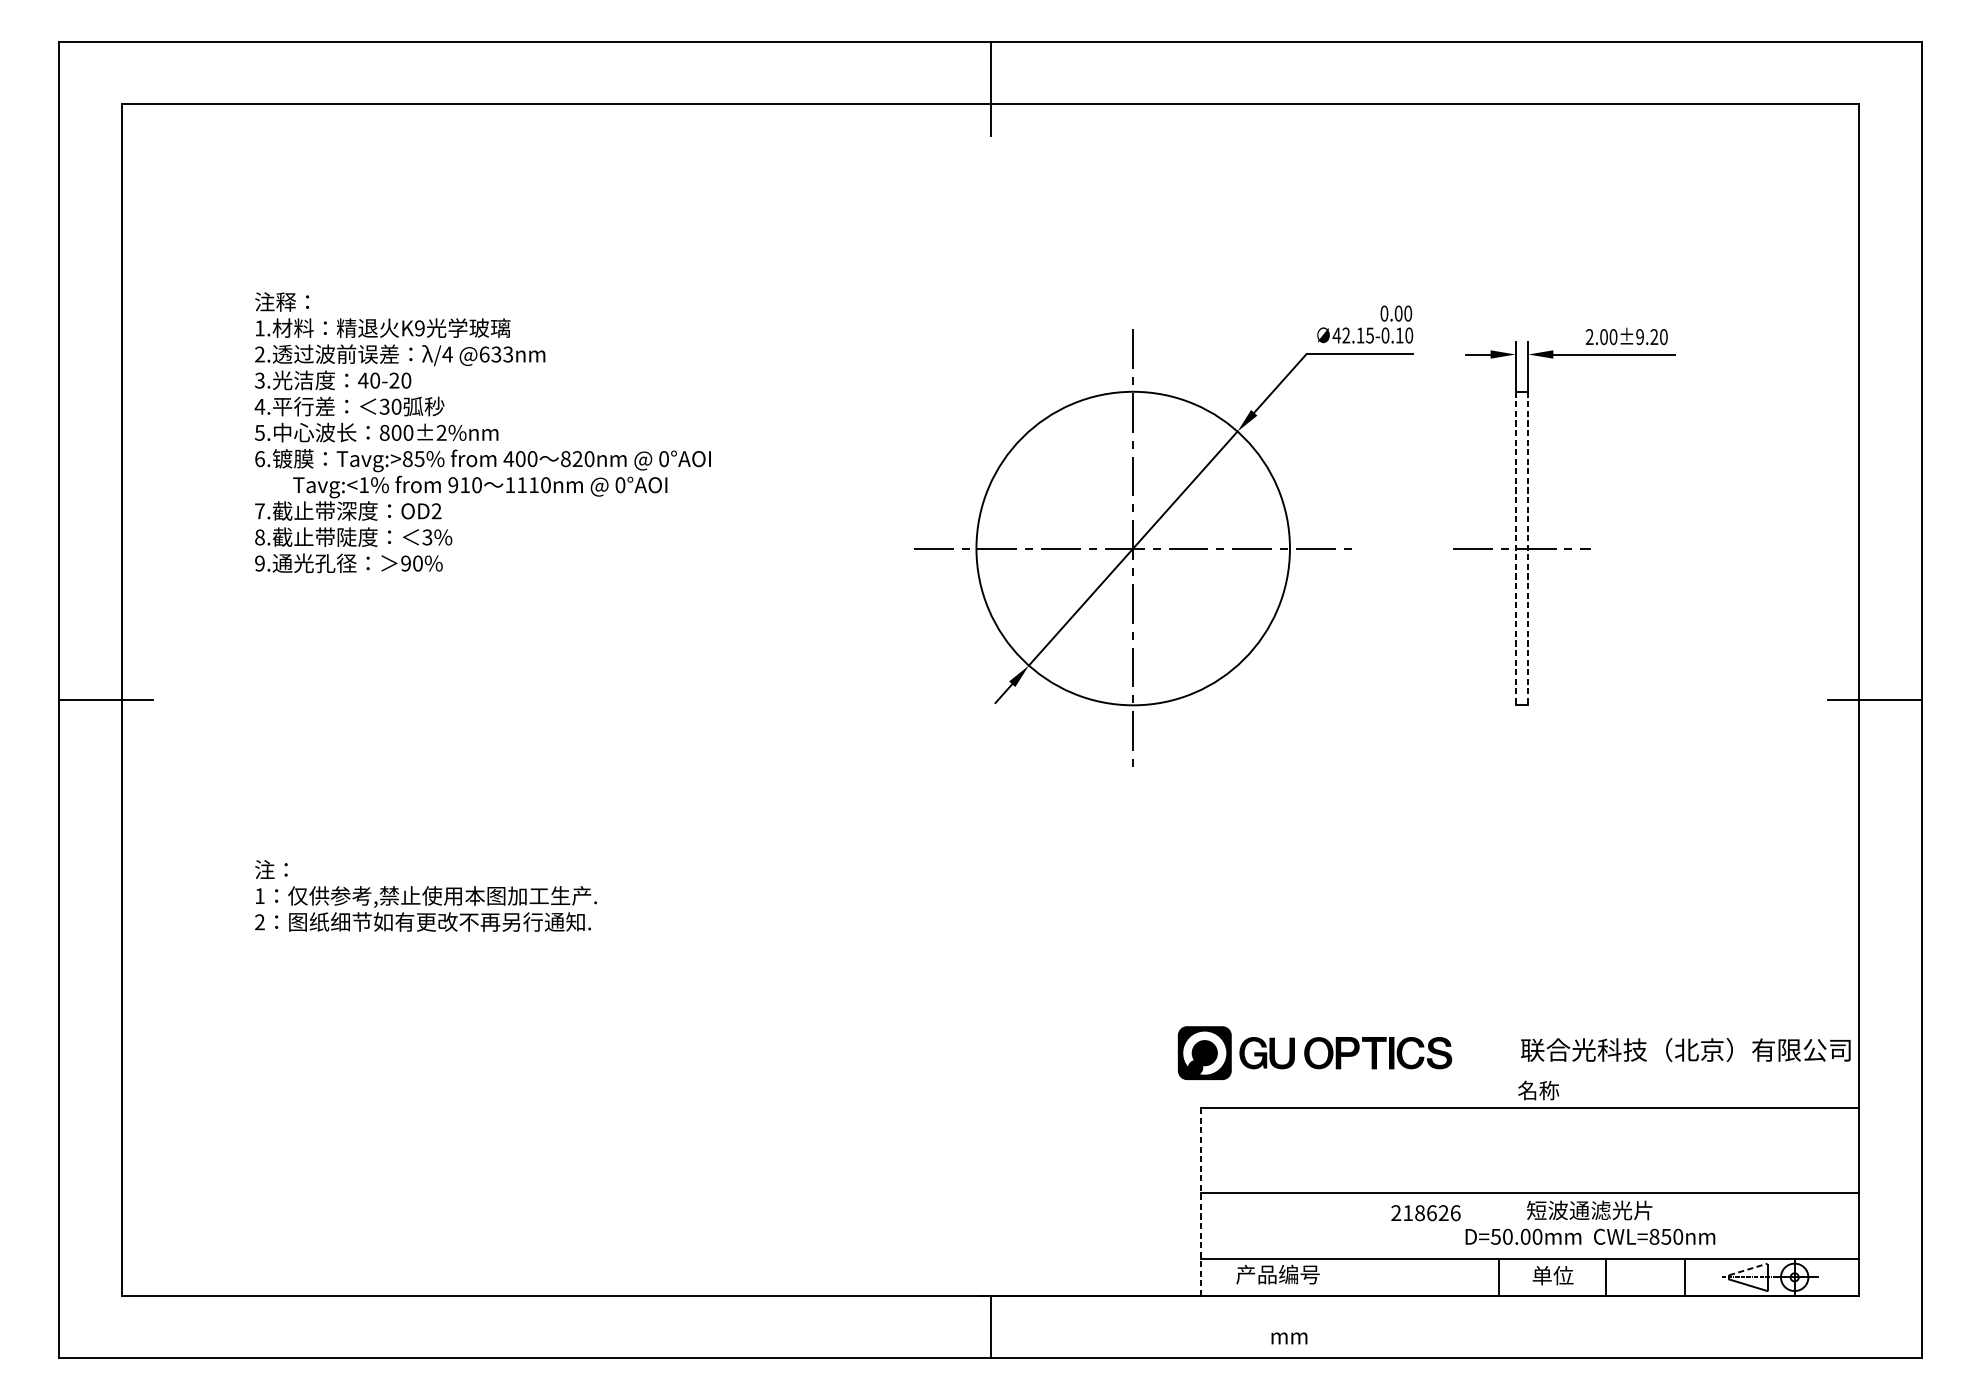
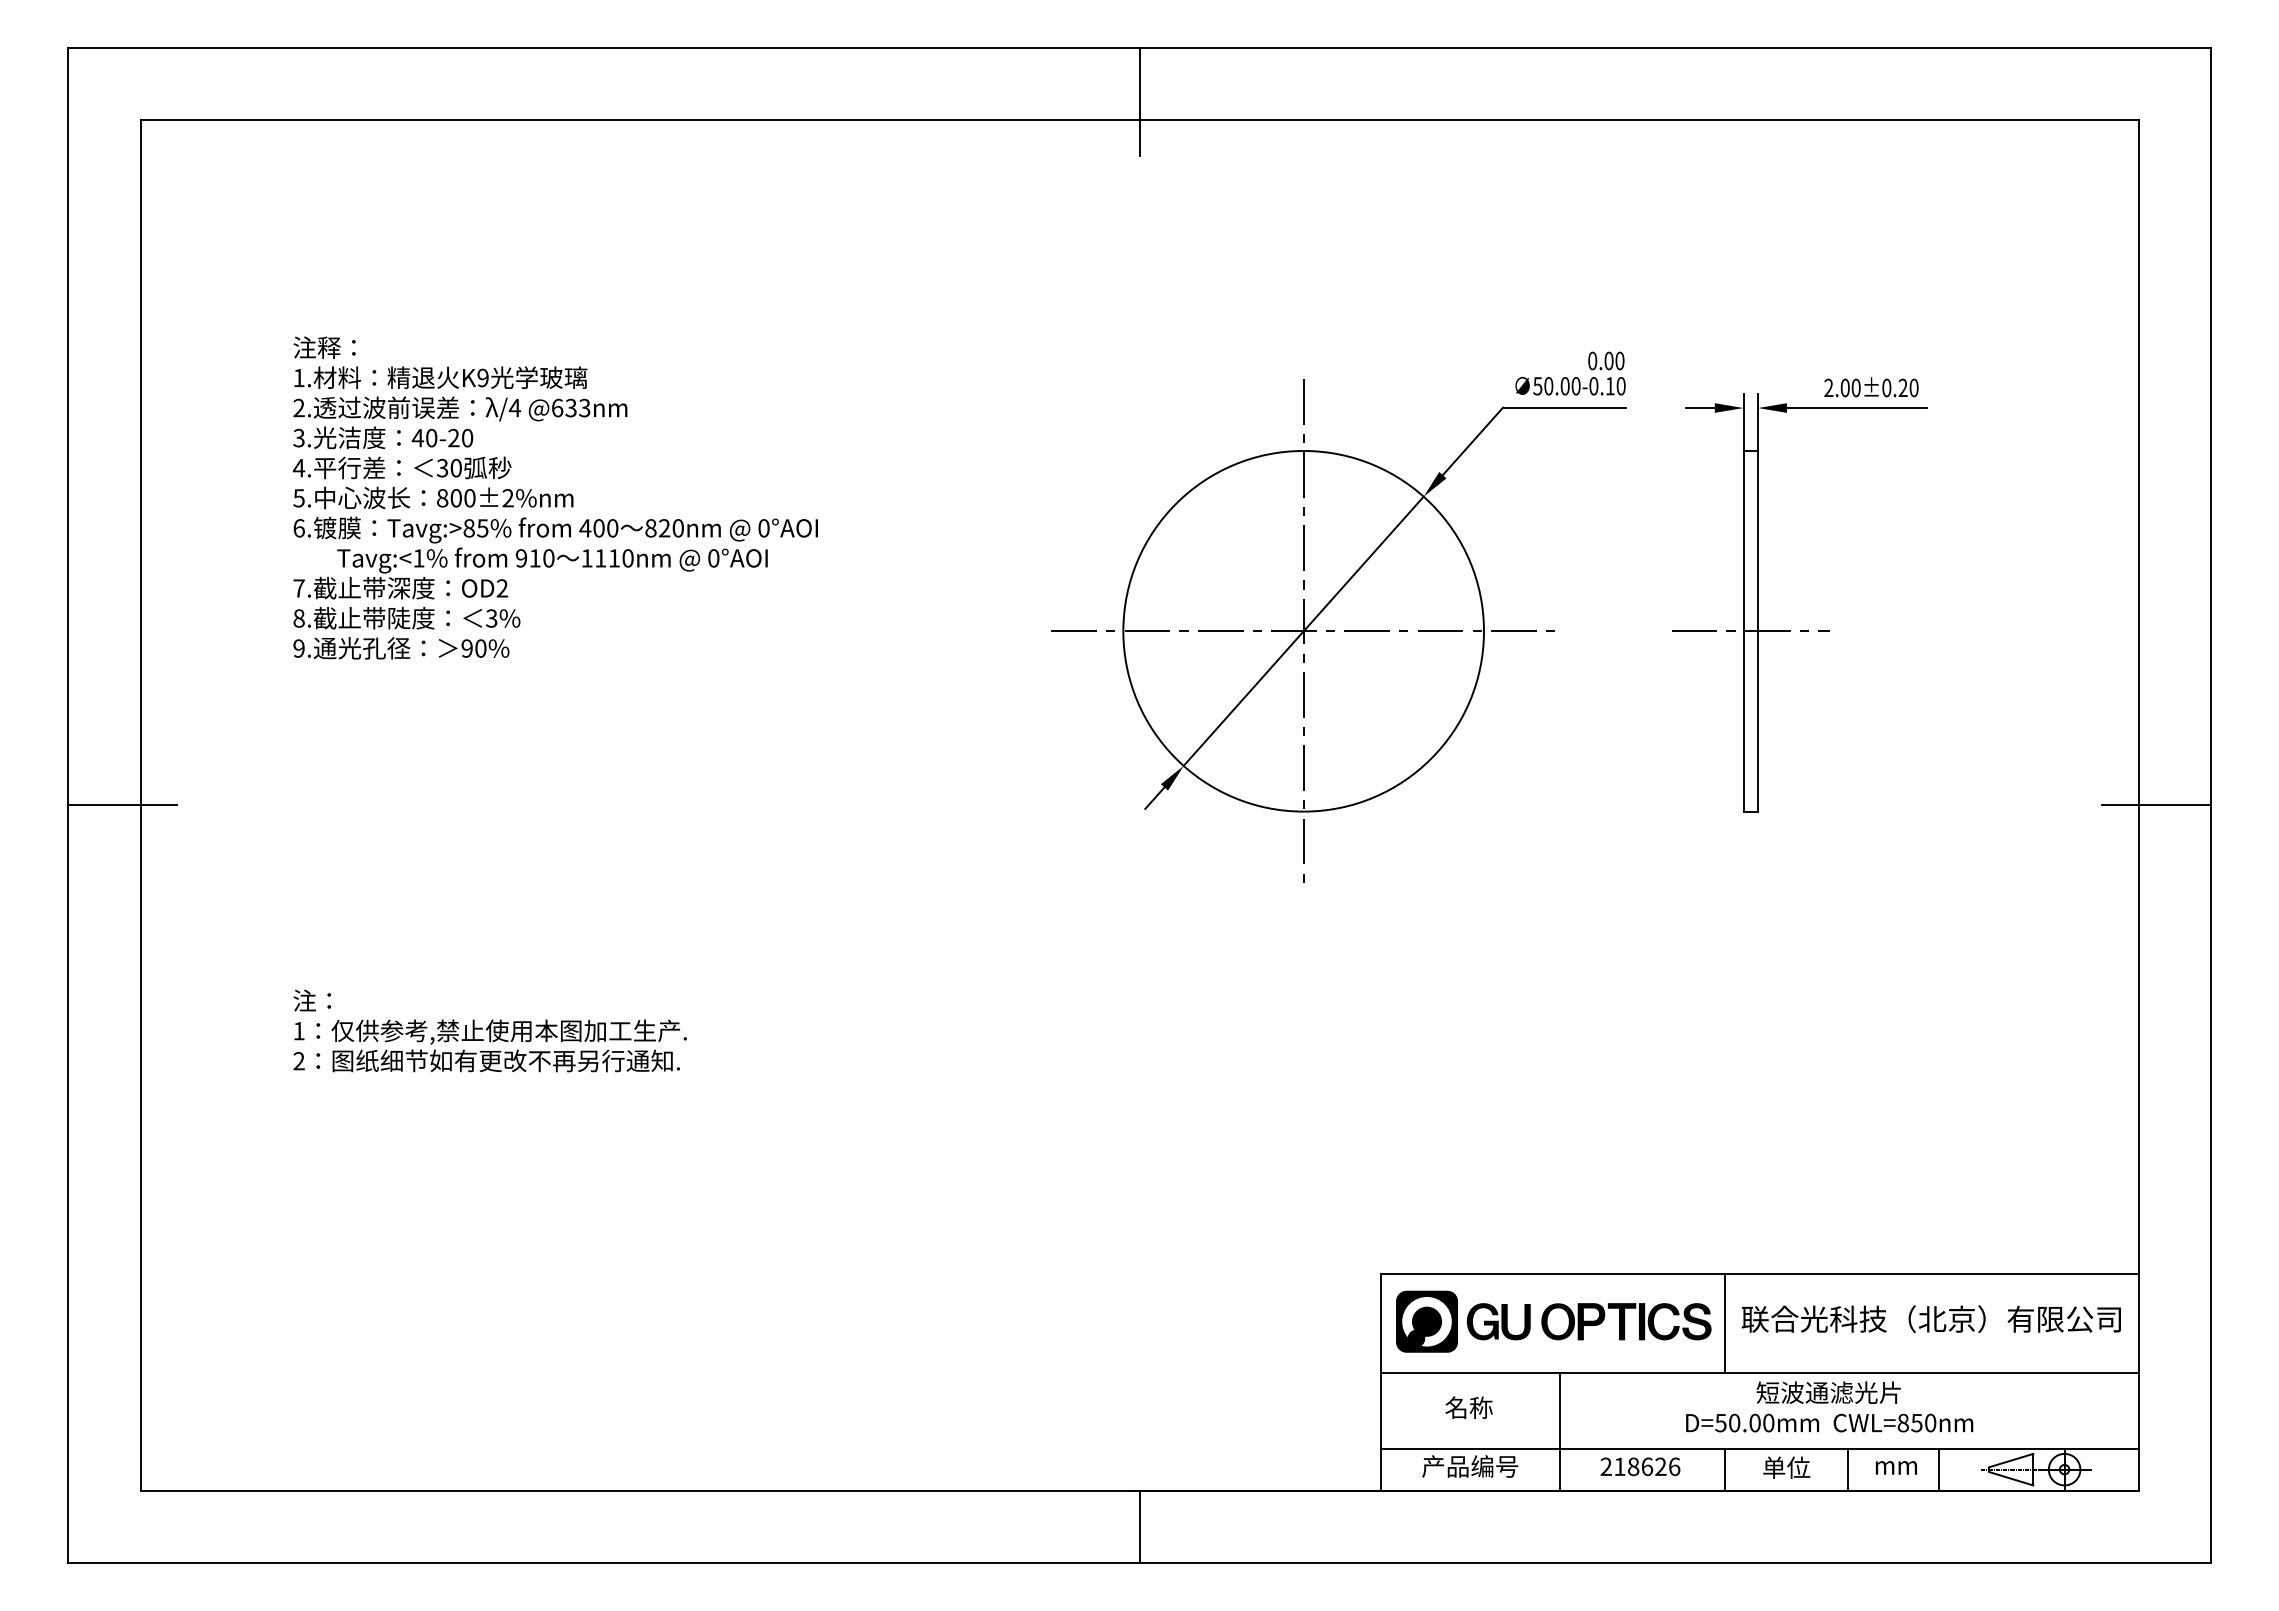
text: (1352, 335) -> (1556, 386), 42.15 -> 50.00
text: (1639, 336) -> (1886, 387), 2.00±9.20 -> 2.00±0.20
line: (1515, 548) -> (1743, 631), dashed -> solid
line: (1528, 548) -> (1758, 631), dashed -> solid
text: (1685, 1049) -> (1930, 1318), moved
part: (1314, 1052) -> (1553, 1321), moved
text: (1538, 1090) -> (1468, 1407), moved
line: (1499, 1150) -> (1724, 1323), added
line: (1200, 1201) -> (1381, 1382), dashed -> solid
text: (1426, 1212) -> (1640, 1466), moved
line: (1355, 1244) -> (1559, 1431), added
line: (1748, 1269) -> (2011, 1460), dashed -> solid
text: (1288, 1338) -> (1895, 1467), moved

